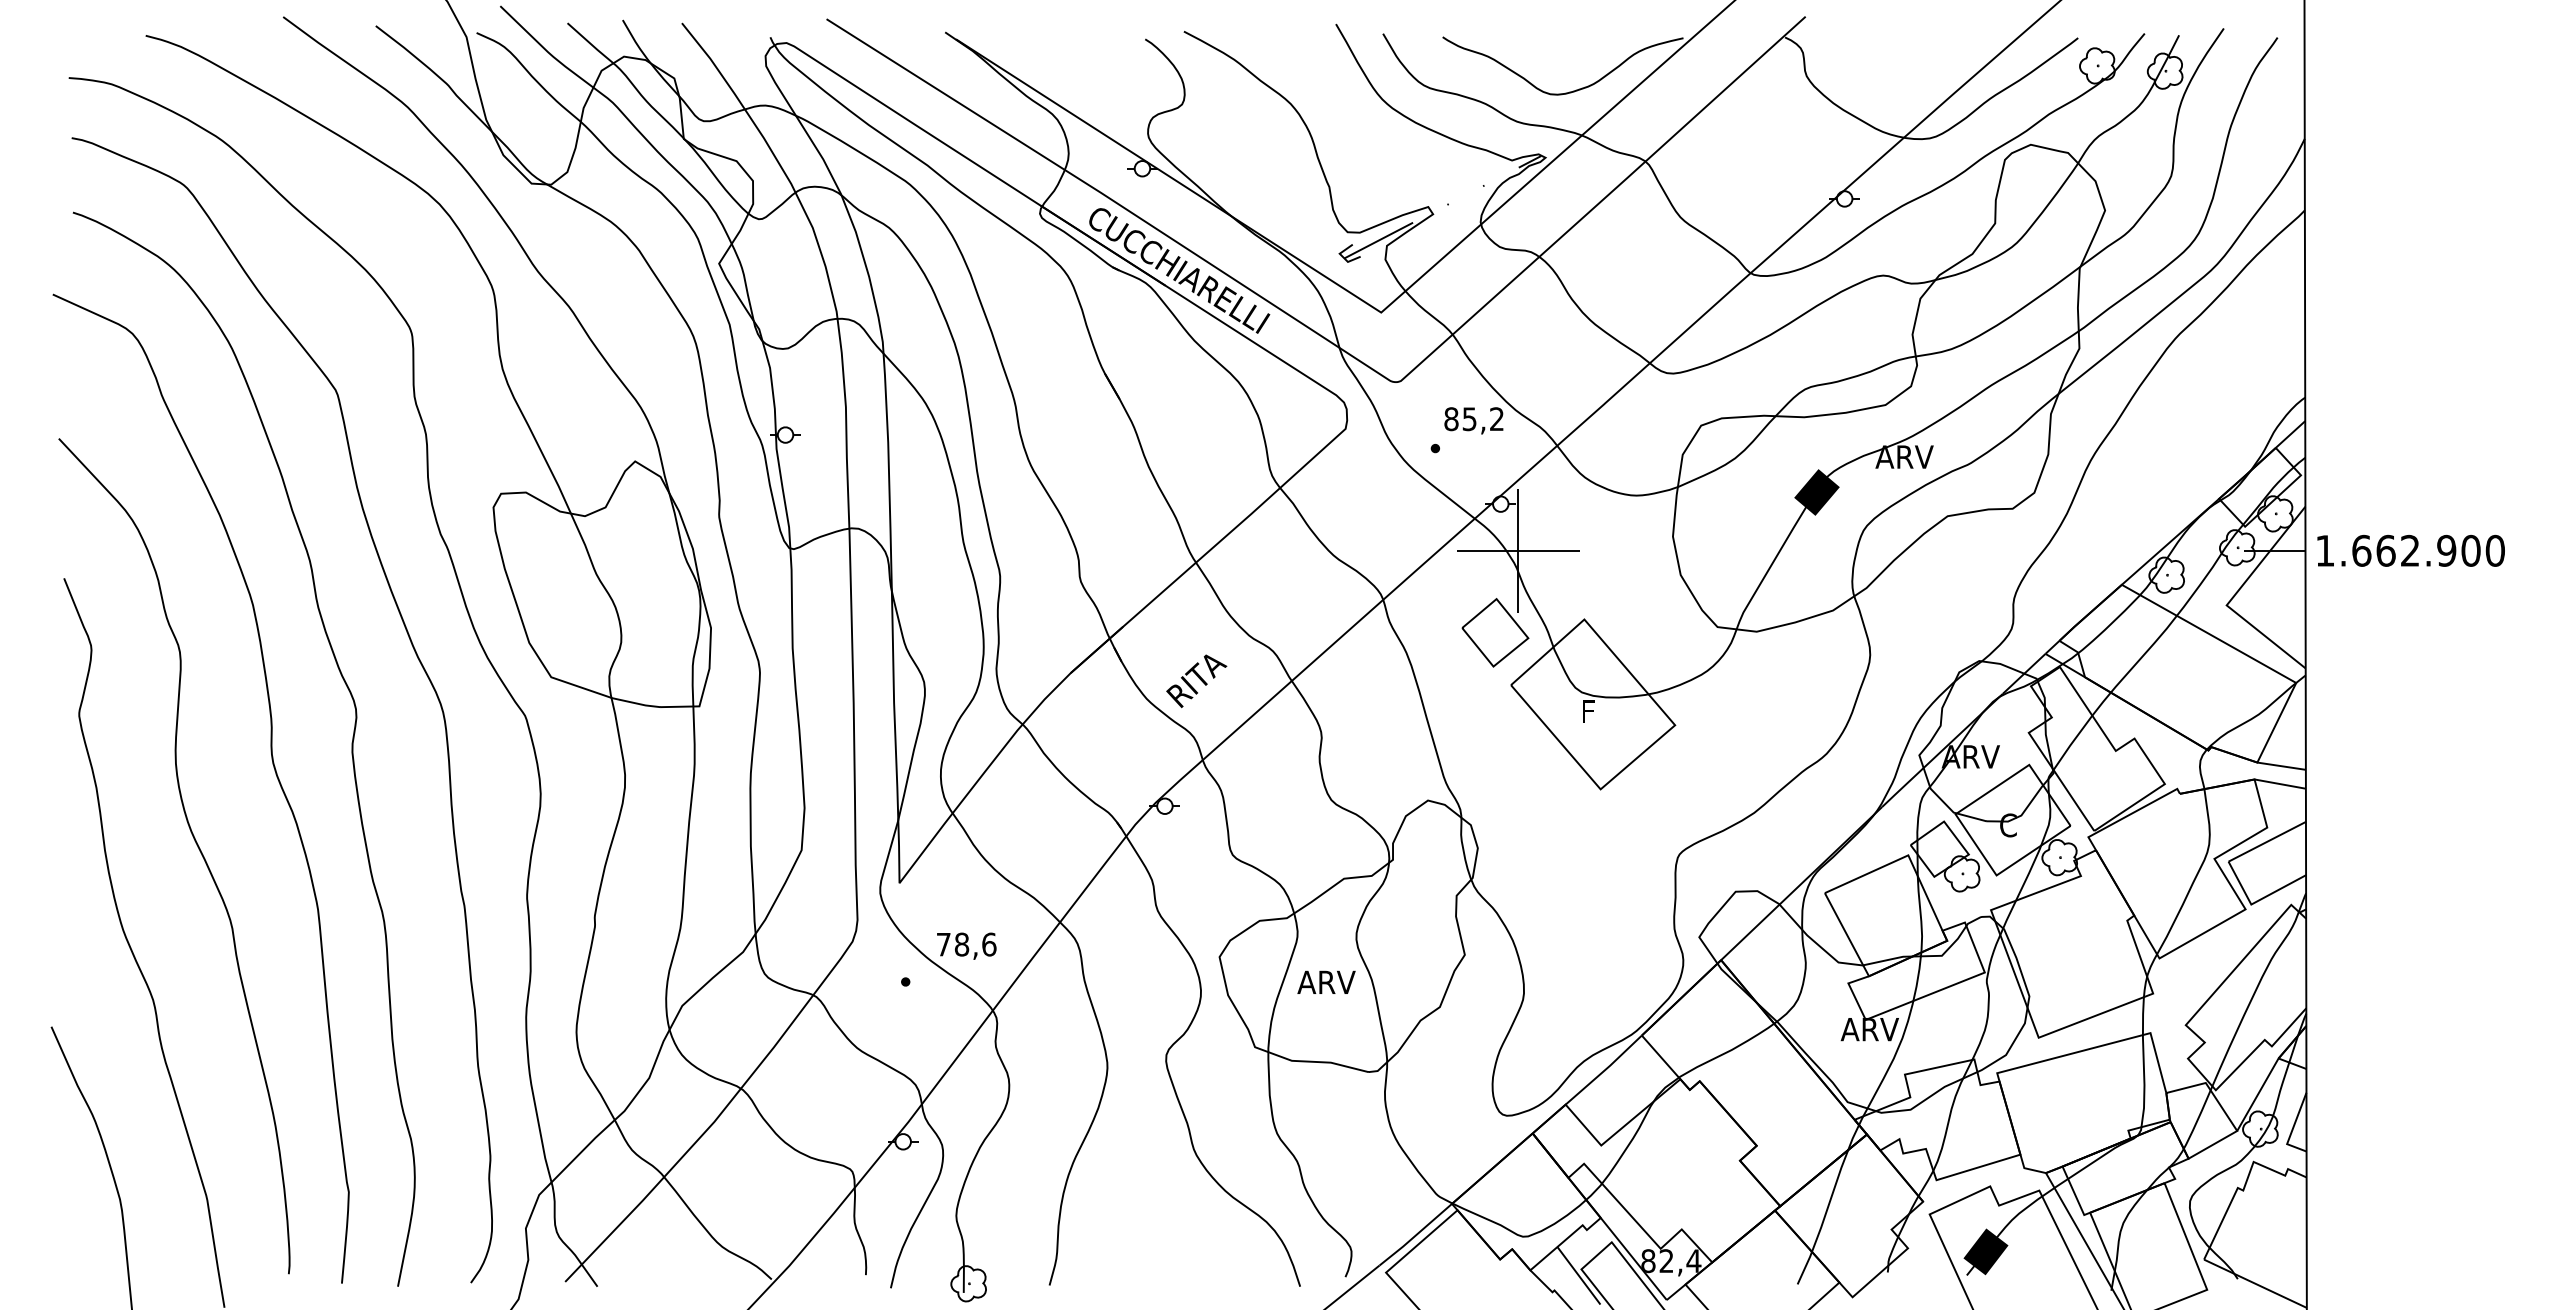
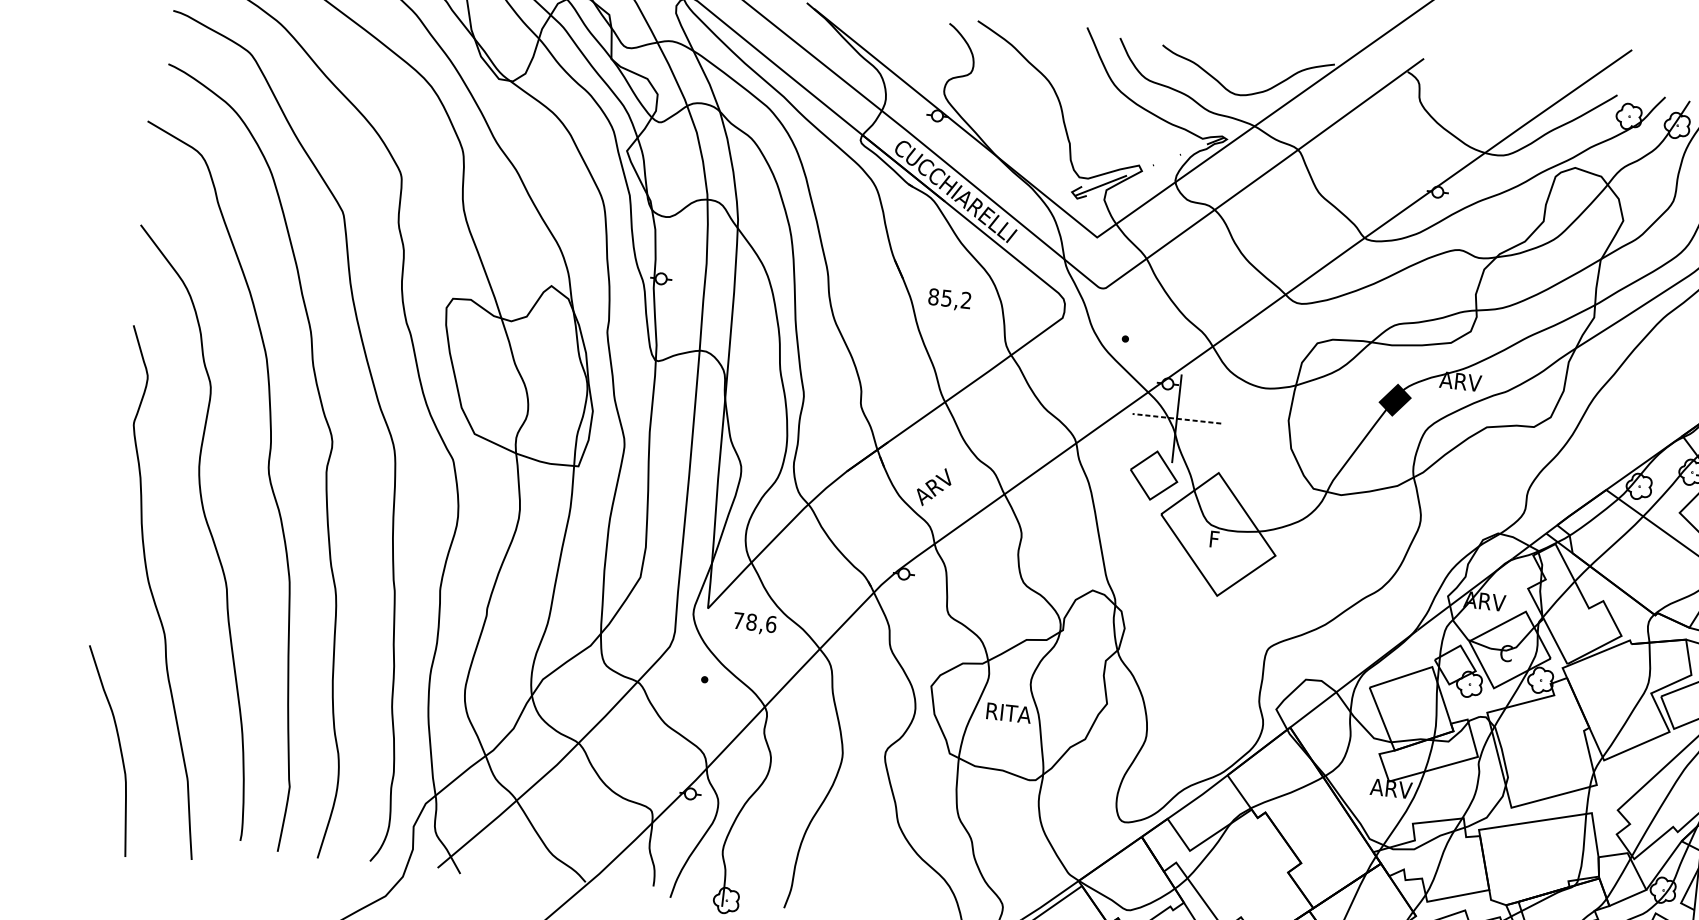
text: (1473, 420) -> (949, 299), moved
line: (1518, 550) -> (1176, 418), solid -> dashed
text: (1196, 681) -> (936, 487), RITA -> ARV
text: (966, 945) -> (754, 623), moved
text: (1329, 981) -> (1008, 712), ARV -> RITA

